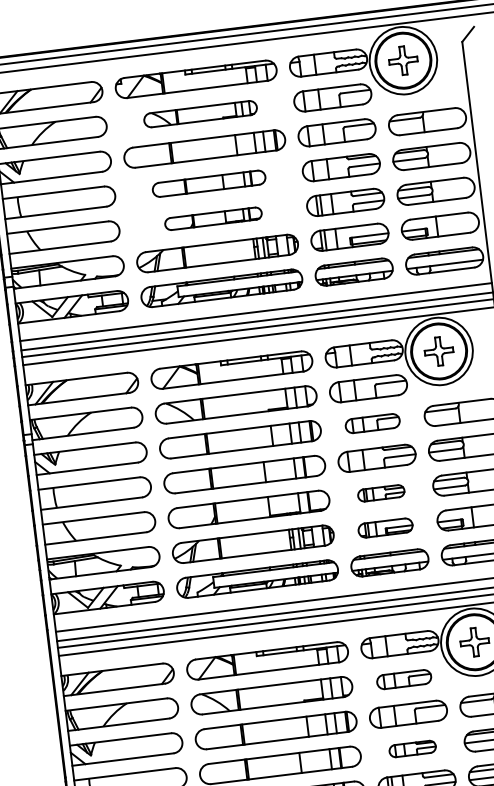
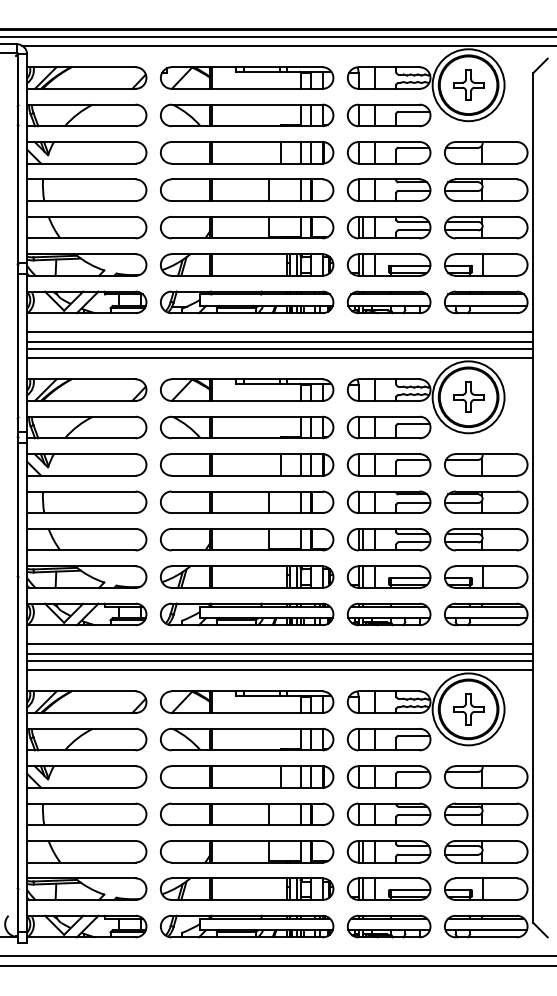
part: (200, 114) -> (247, 115), size x1.43
part: (209, 183) -> (247, 189), size x1.43
part: (213, 218) -> (247, 227), size x1.67
part: (372, 423) -> (388, 464), size x1.43
part: (380, 493) -> (388, 539), size x1.67
part: (384, 527) -> (388, 576), size x1.43
part: (403, 679) -> (388, 739), size x1.43
part: (412, 748) -> (388, 813), size x1.67

